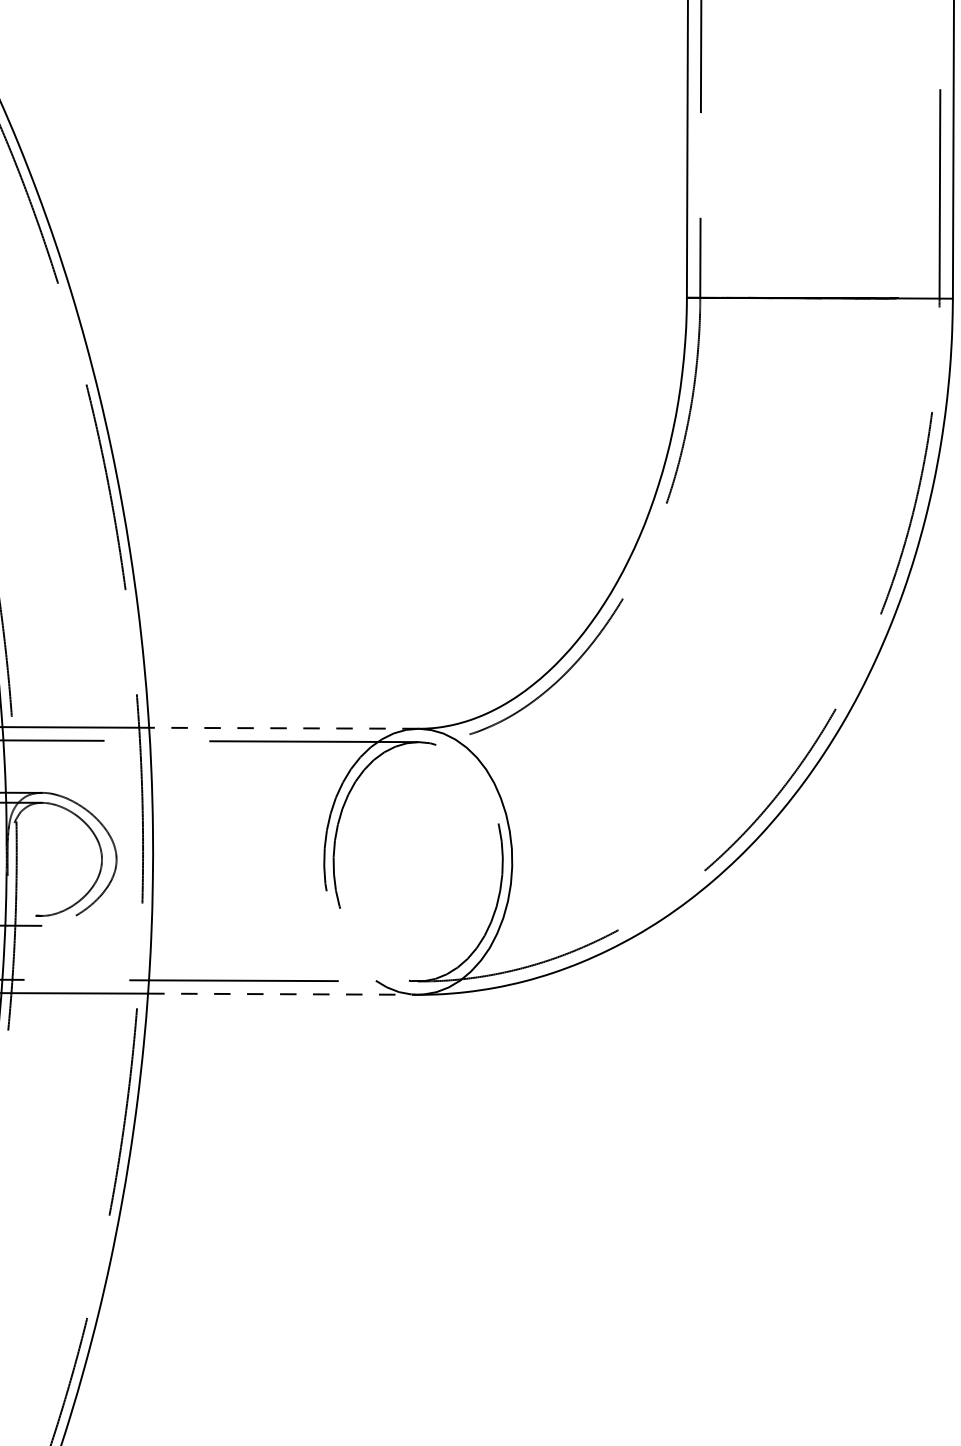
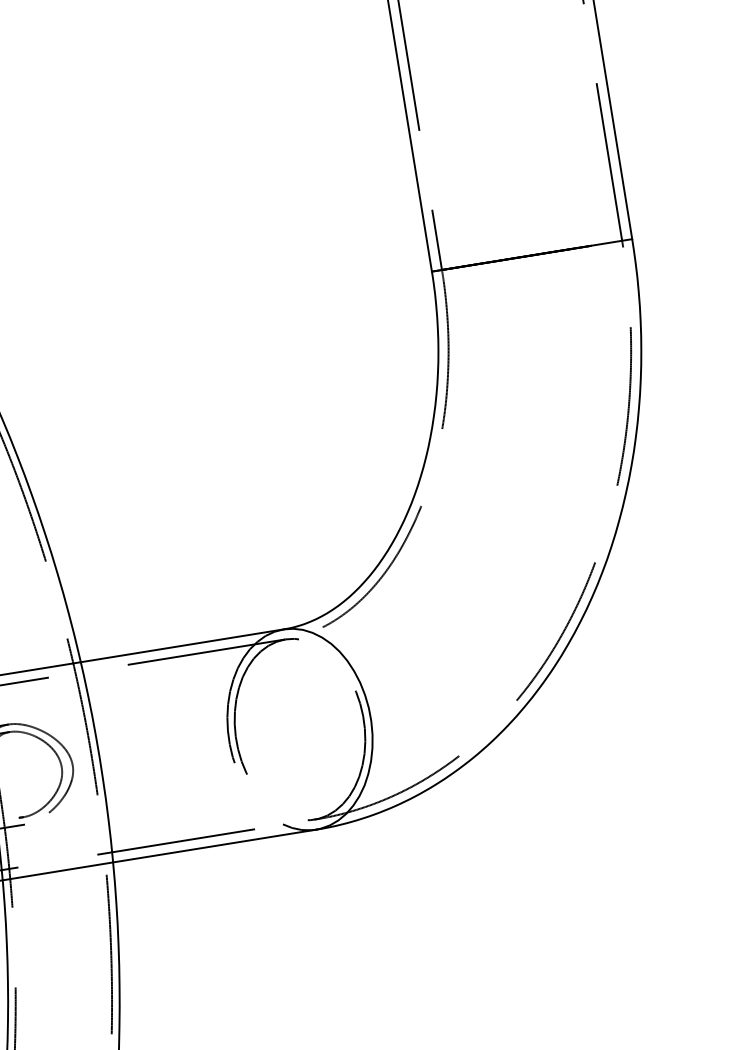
line: (283, 728) -> (181, 646), dashed -> solid
line: (282, 994) -> (214, 846), dashed -> solid

